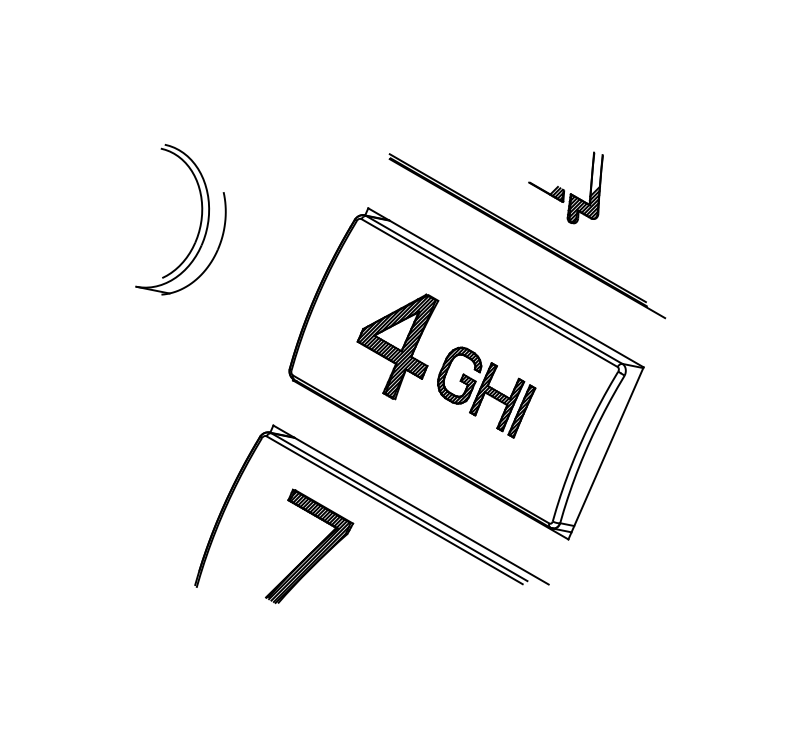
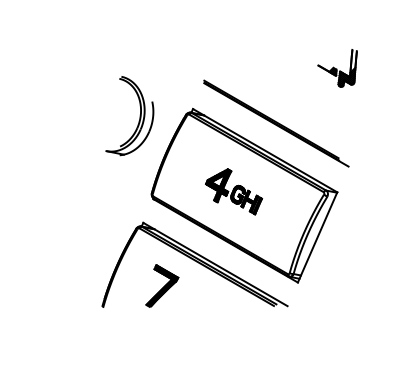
part: (565, 188) -> (337, 68), moved
part: (199, 220) -> (139, 116), moved
part: (445, 365) -> (233, 191), size x0.6
part: (309, 545) -> (162, 285), size x0.7

